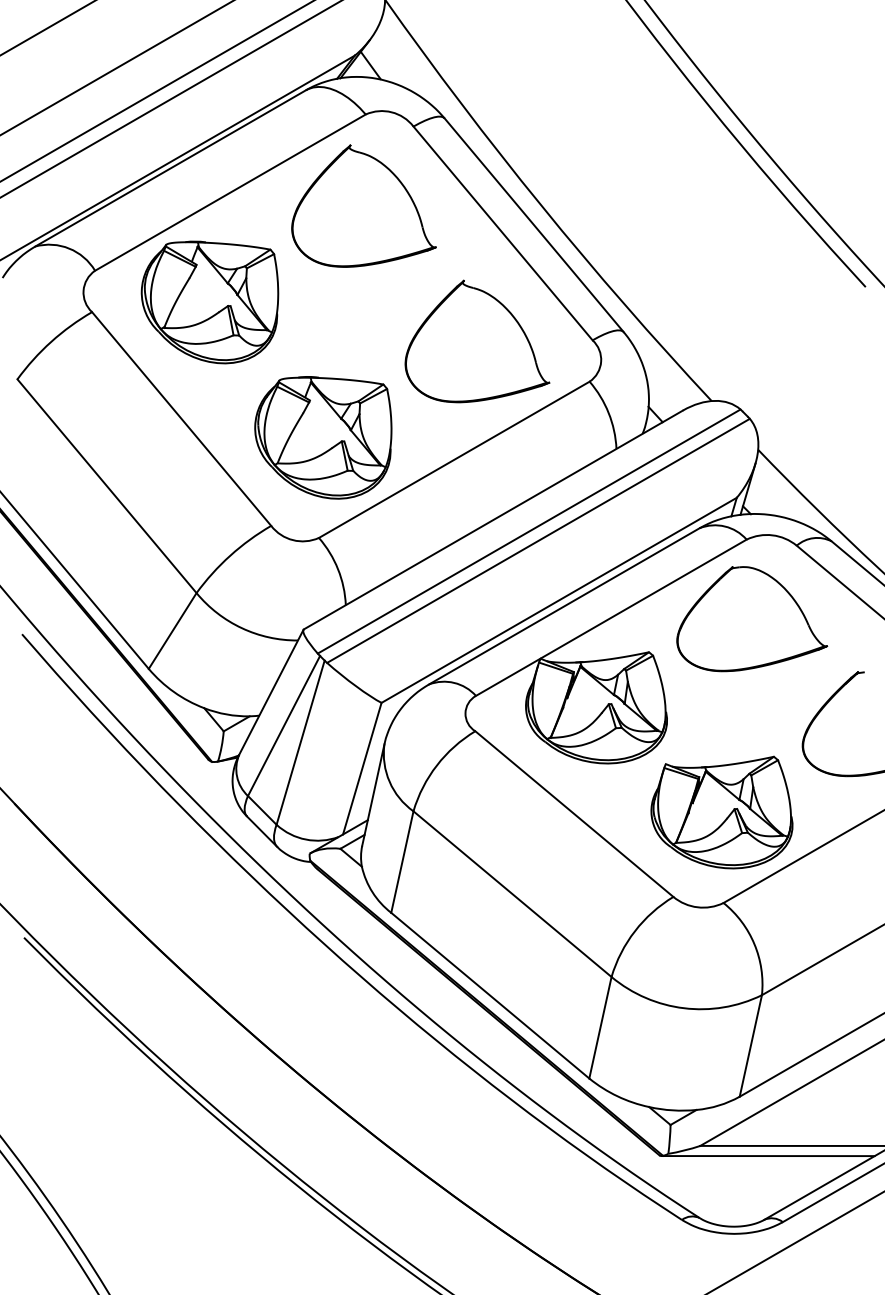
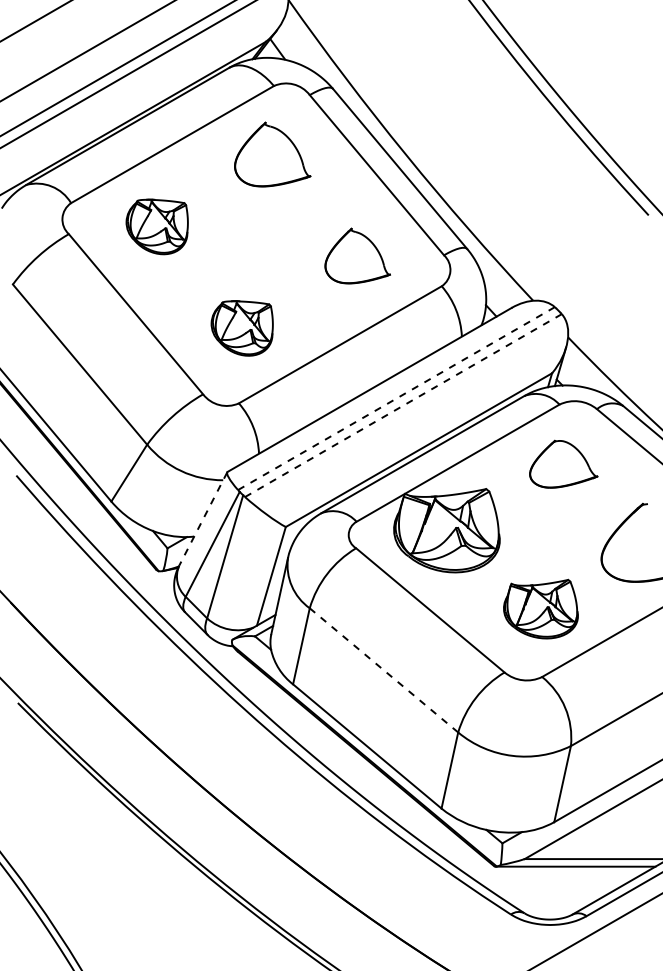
part: (363, 205) -> (272, 154), size x0.7
part: (209, 302) -> (156, 226), size x0.6
part: (477, 341) -> (357, 256), size x0.6
part: (323, 437) -> (242, 328), size x0.6
line: (528, 531) -> (395, 398), solid -> dashed
line: (538, 540) -> (403, 405), solid -> dashed
part: (752, 619) -> (563, 464), size x0.6
line: (271, 692) -> (203, 519), solid -> dashed
part: (721, 812) -> (540, 609), size x0.7
line: (512, 893) -> (383, 669), solid -> dashed

